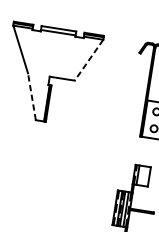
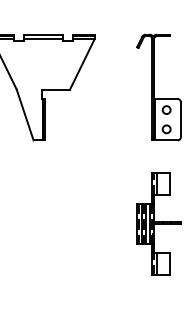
line: (89, 60) -> (82, 64), dashed -> solid
line: (32, 96) -> (25, 114), dashed -> solid

